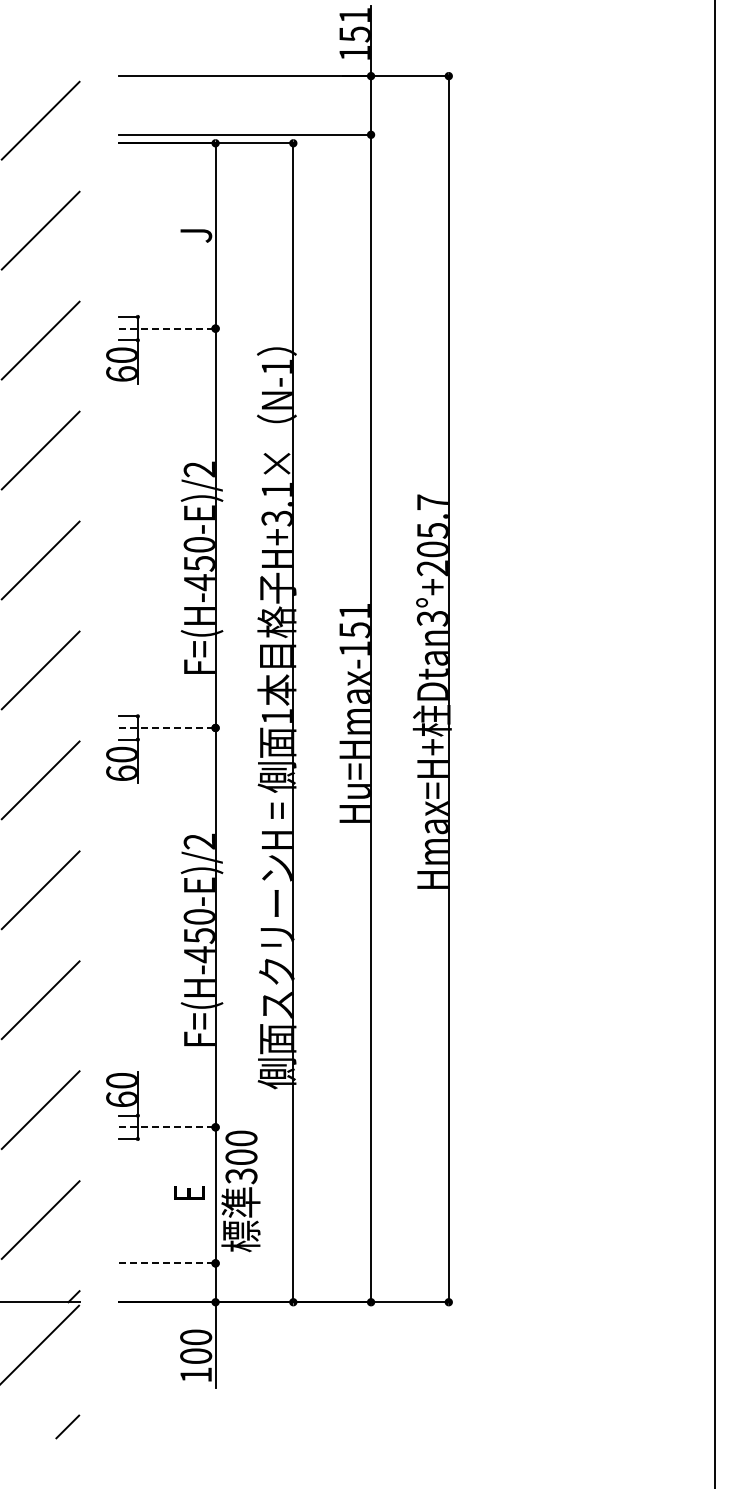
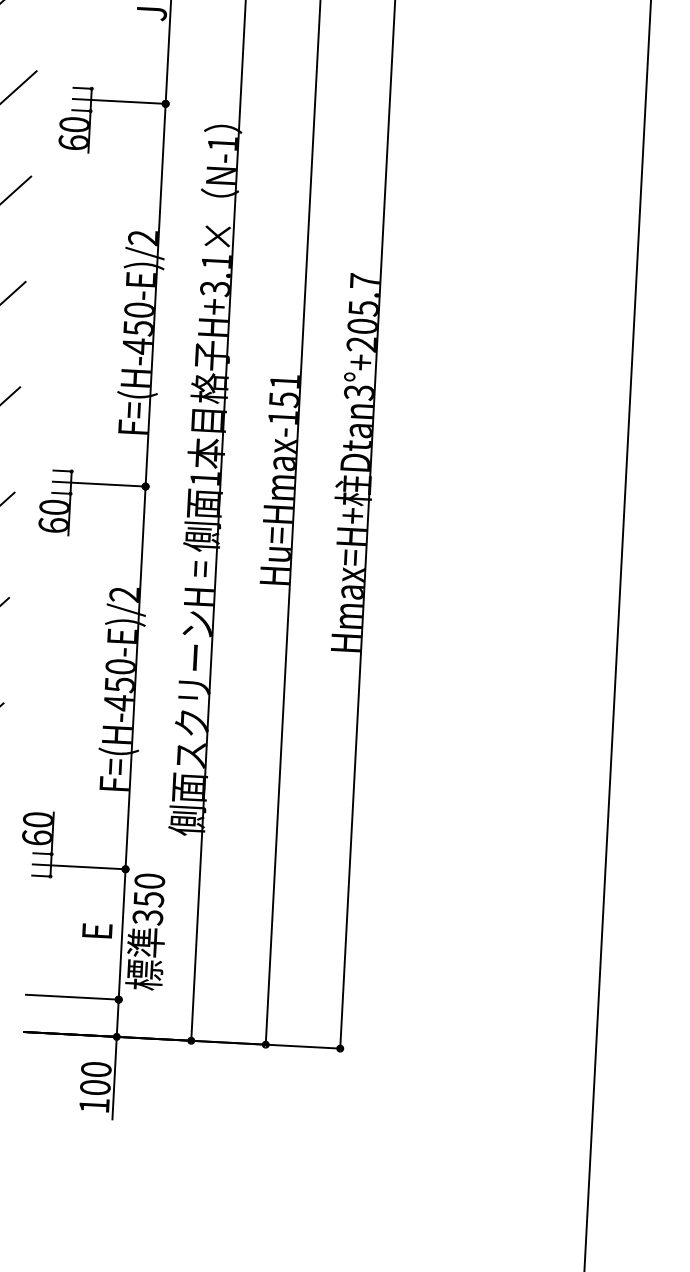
line: (167, 328) -> (119, 101), dashed -> solid
line: (167, 728) -> (99, 484), dashed -> solid
line: (167, 1127) -> (79, 866), dashed -> solid
text: (241, 1157) -> (148, 899), 300 -> 350
line: (167, 1263) -> (72, 997), dashed -> solid

